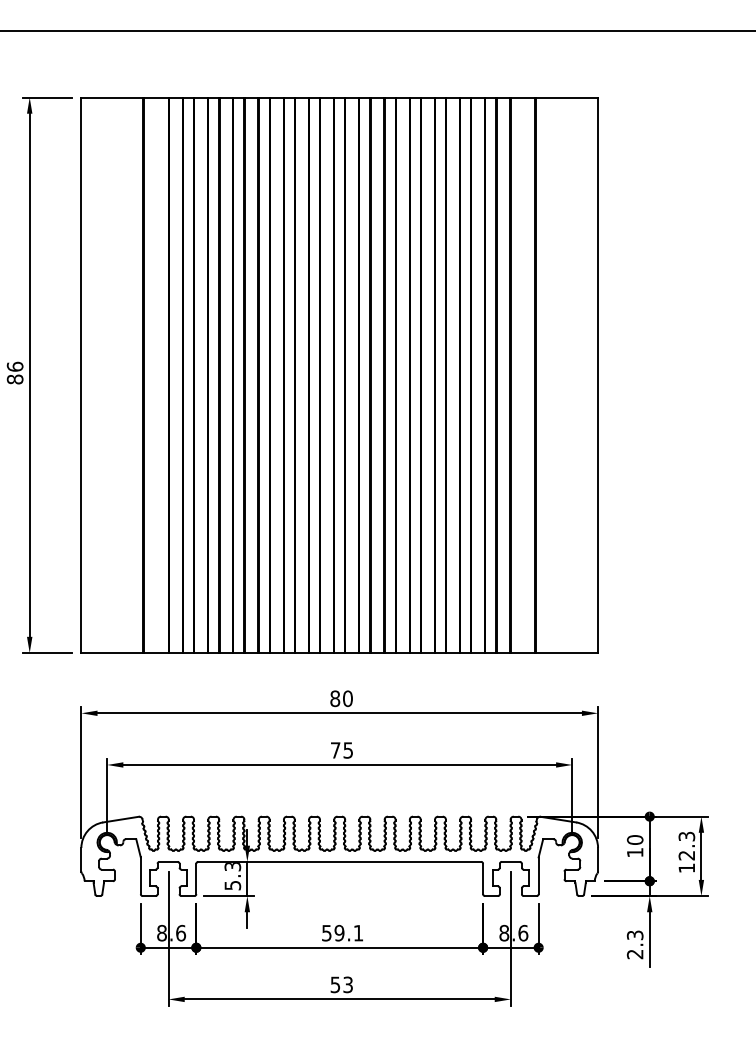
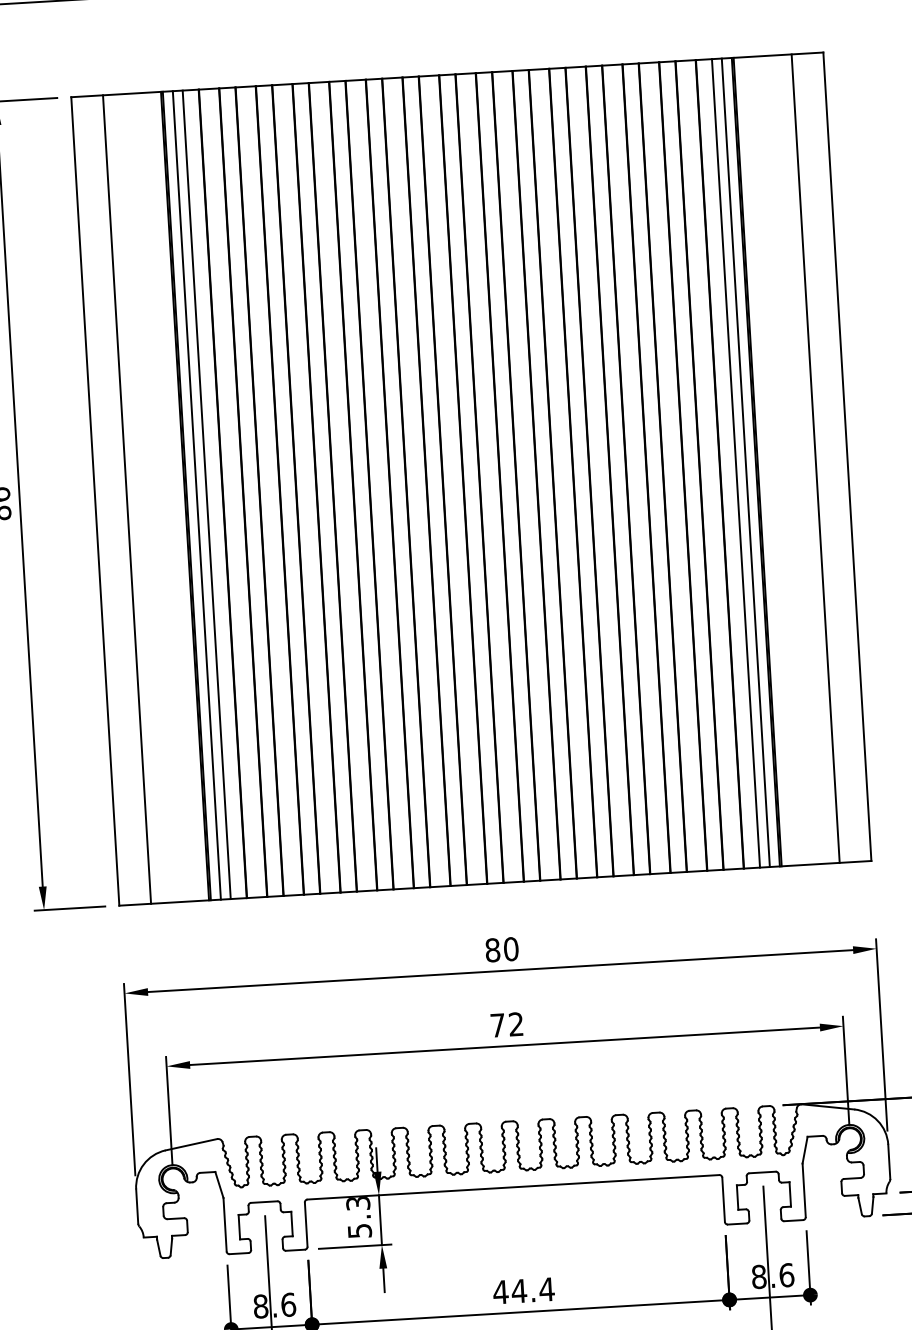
line: (103, 375) -> (127, 499), added
line: (151, 375) -> (197, 495), added
line: (157, 375) -> (206, 495), added
line: (521, 375) -> (735, 463), added
line: (528, 375) -> (746, 463), added
line: (576, 375) -> (815, 458), added
text: (347, 750) -> (515, 1024), 75 -> 72
text: (342, 932) -> (523, 1289), 59.1 -> 44.4

